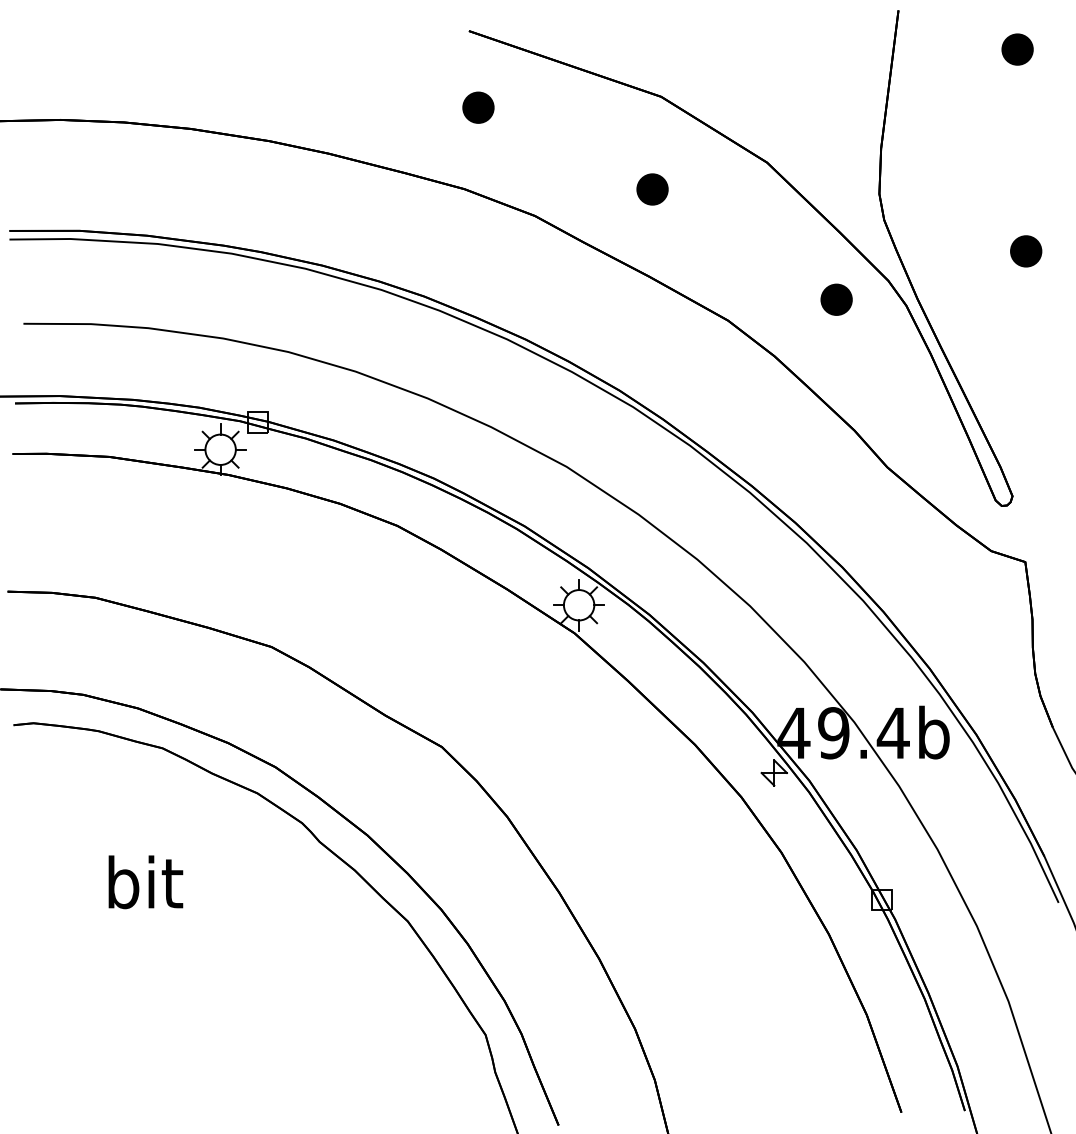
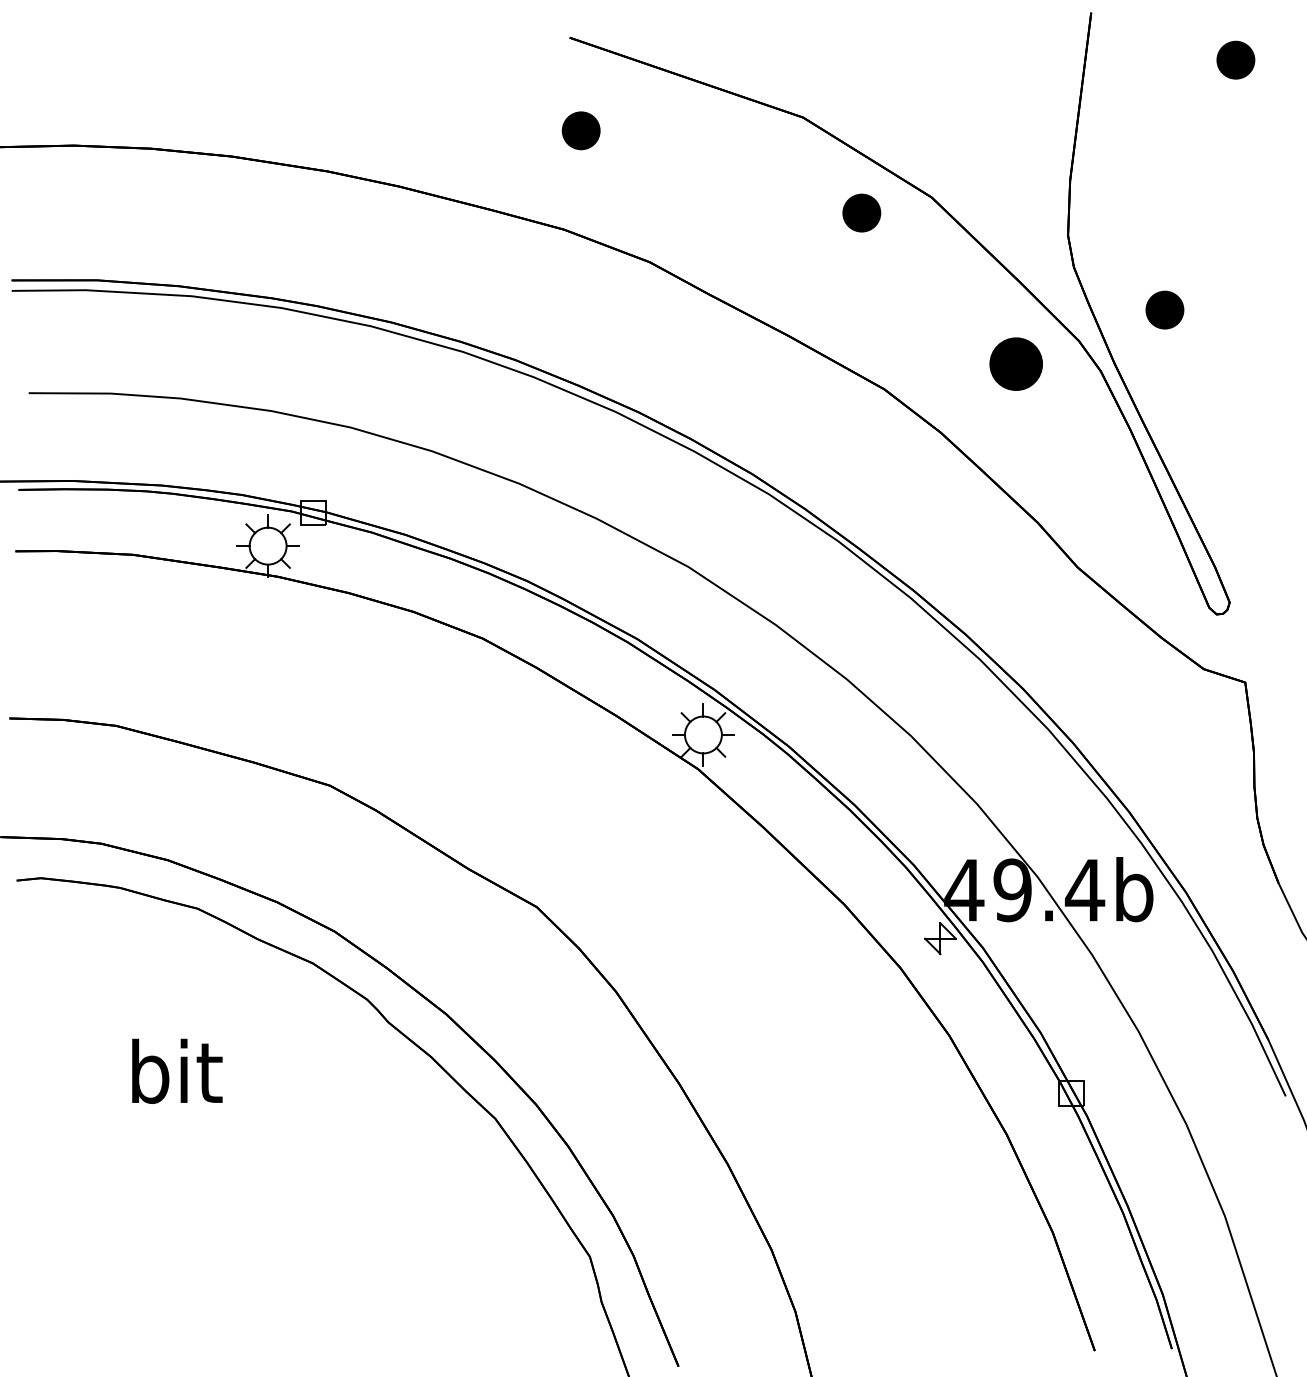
part: (652, 189) -> (861, 213), moved
part: (1026, 251) -> (1165, 310), moved
part: (836, 299) -> (1015, 363), size x1.4

